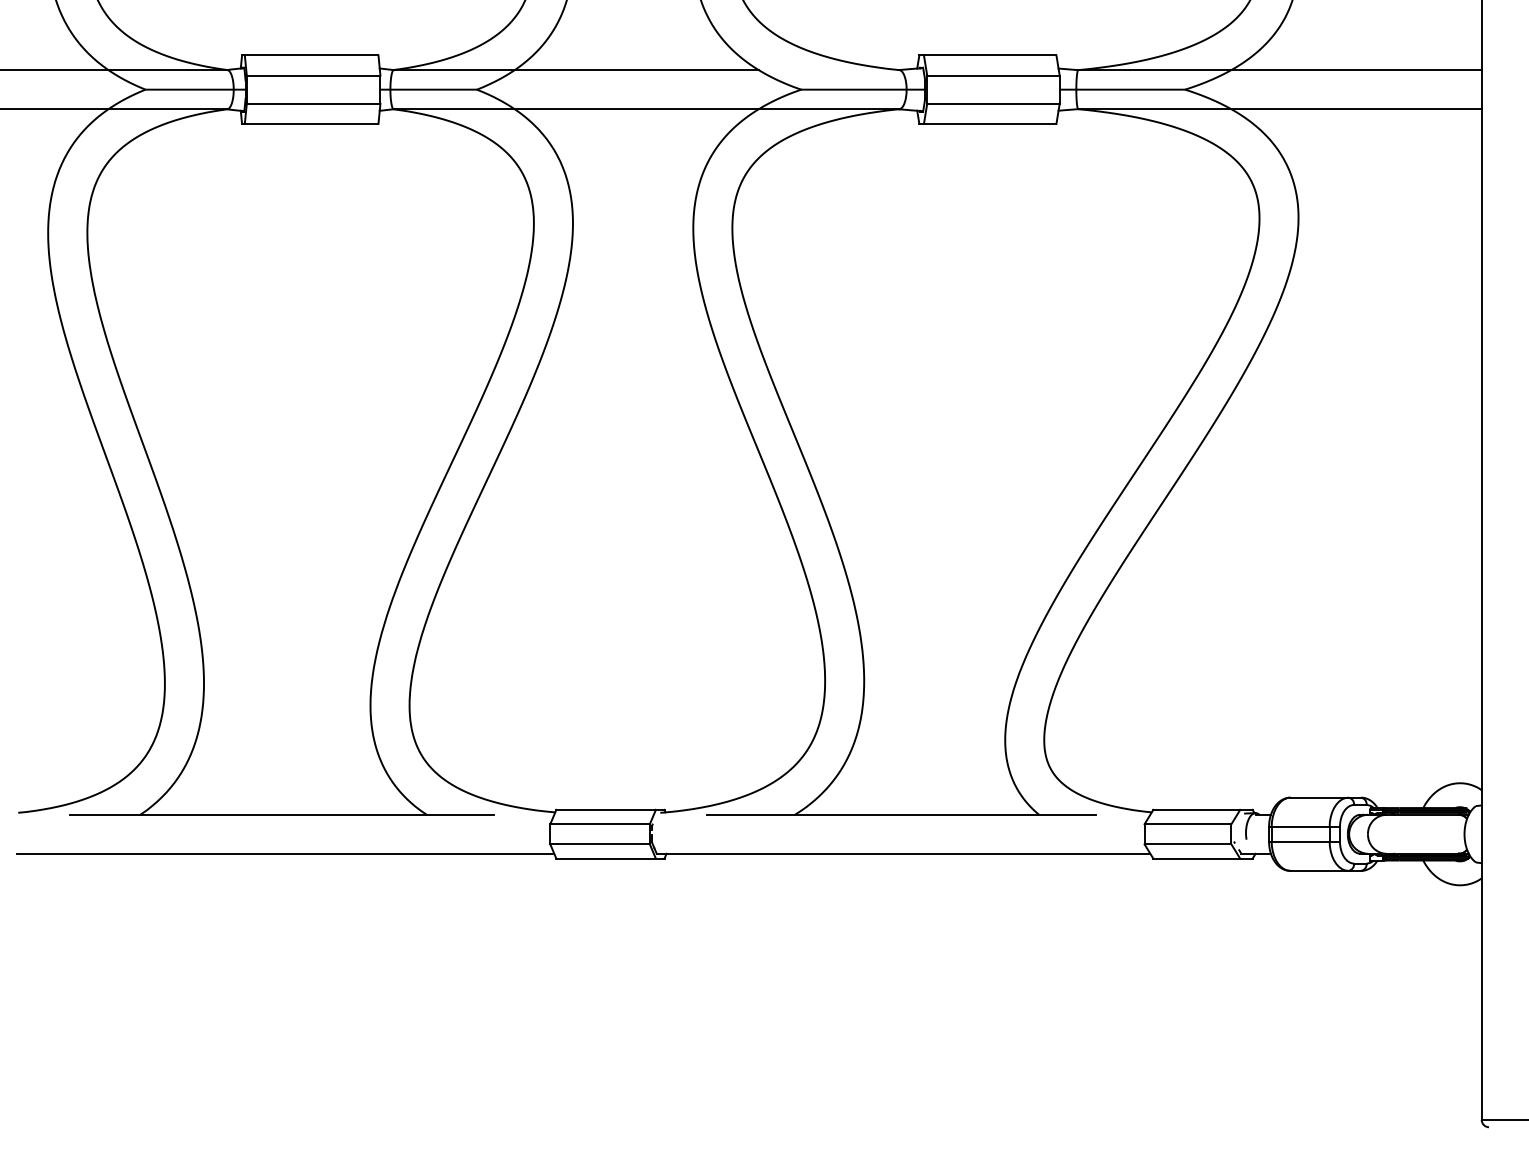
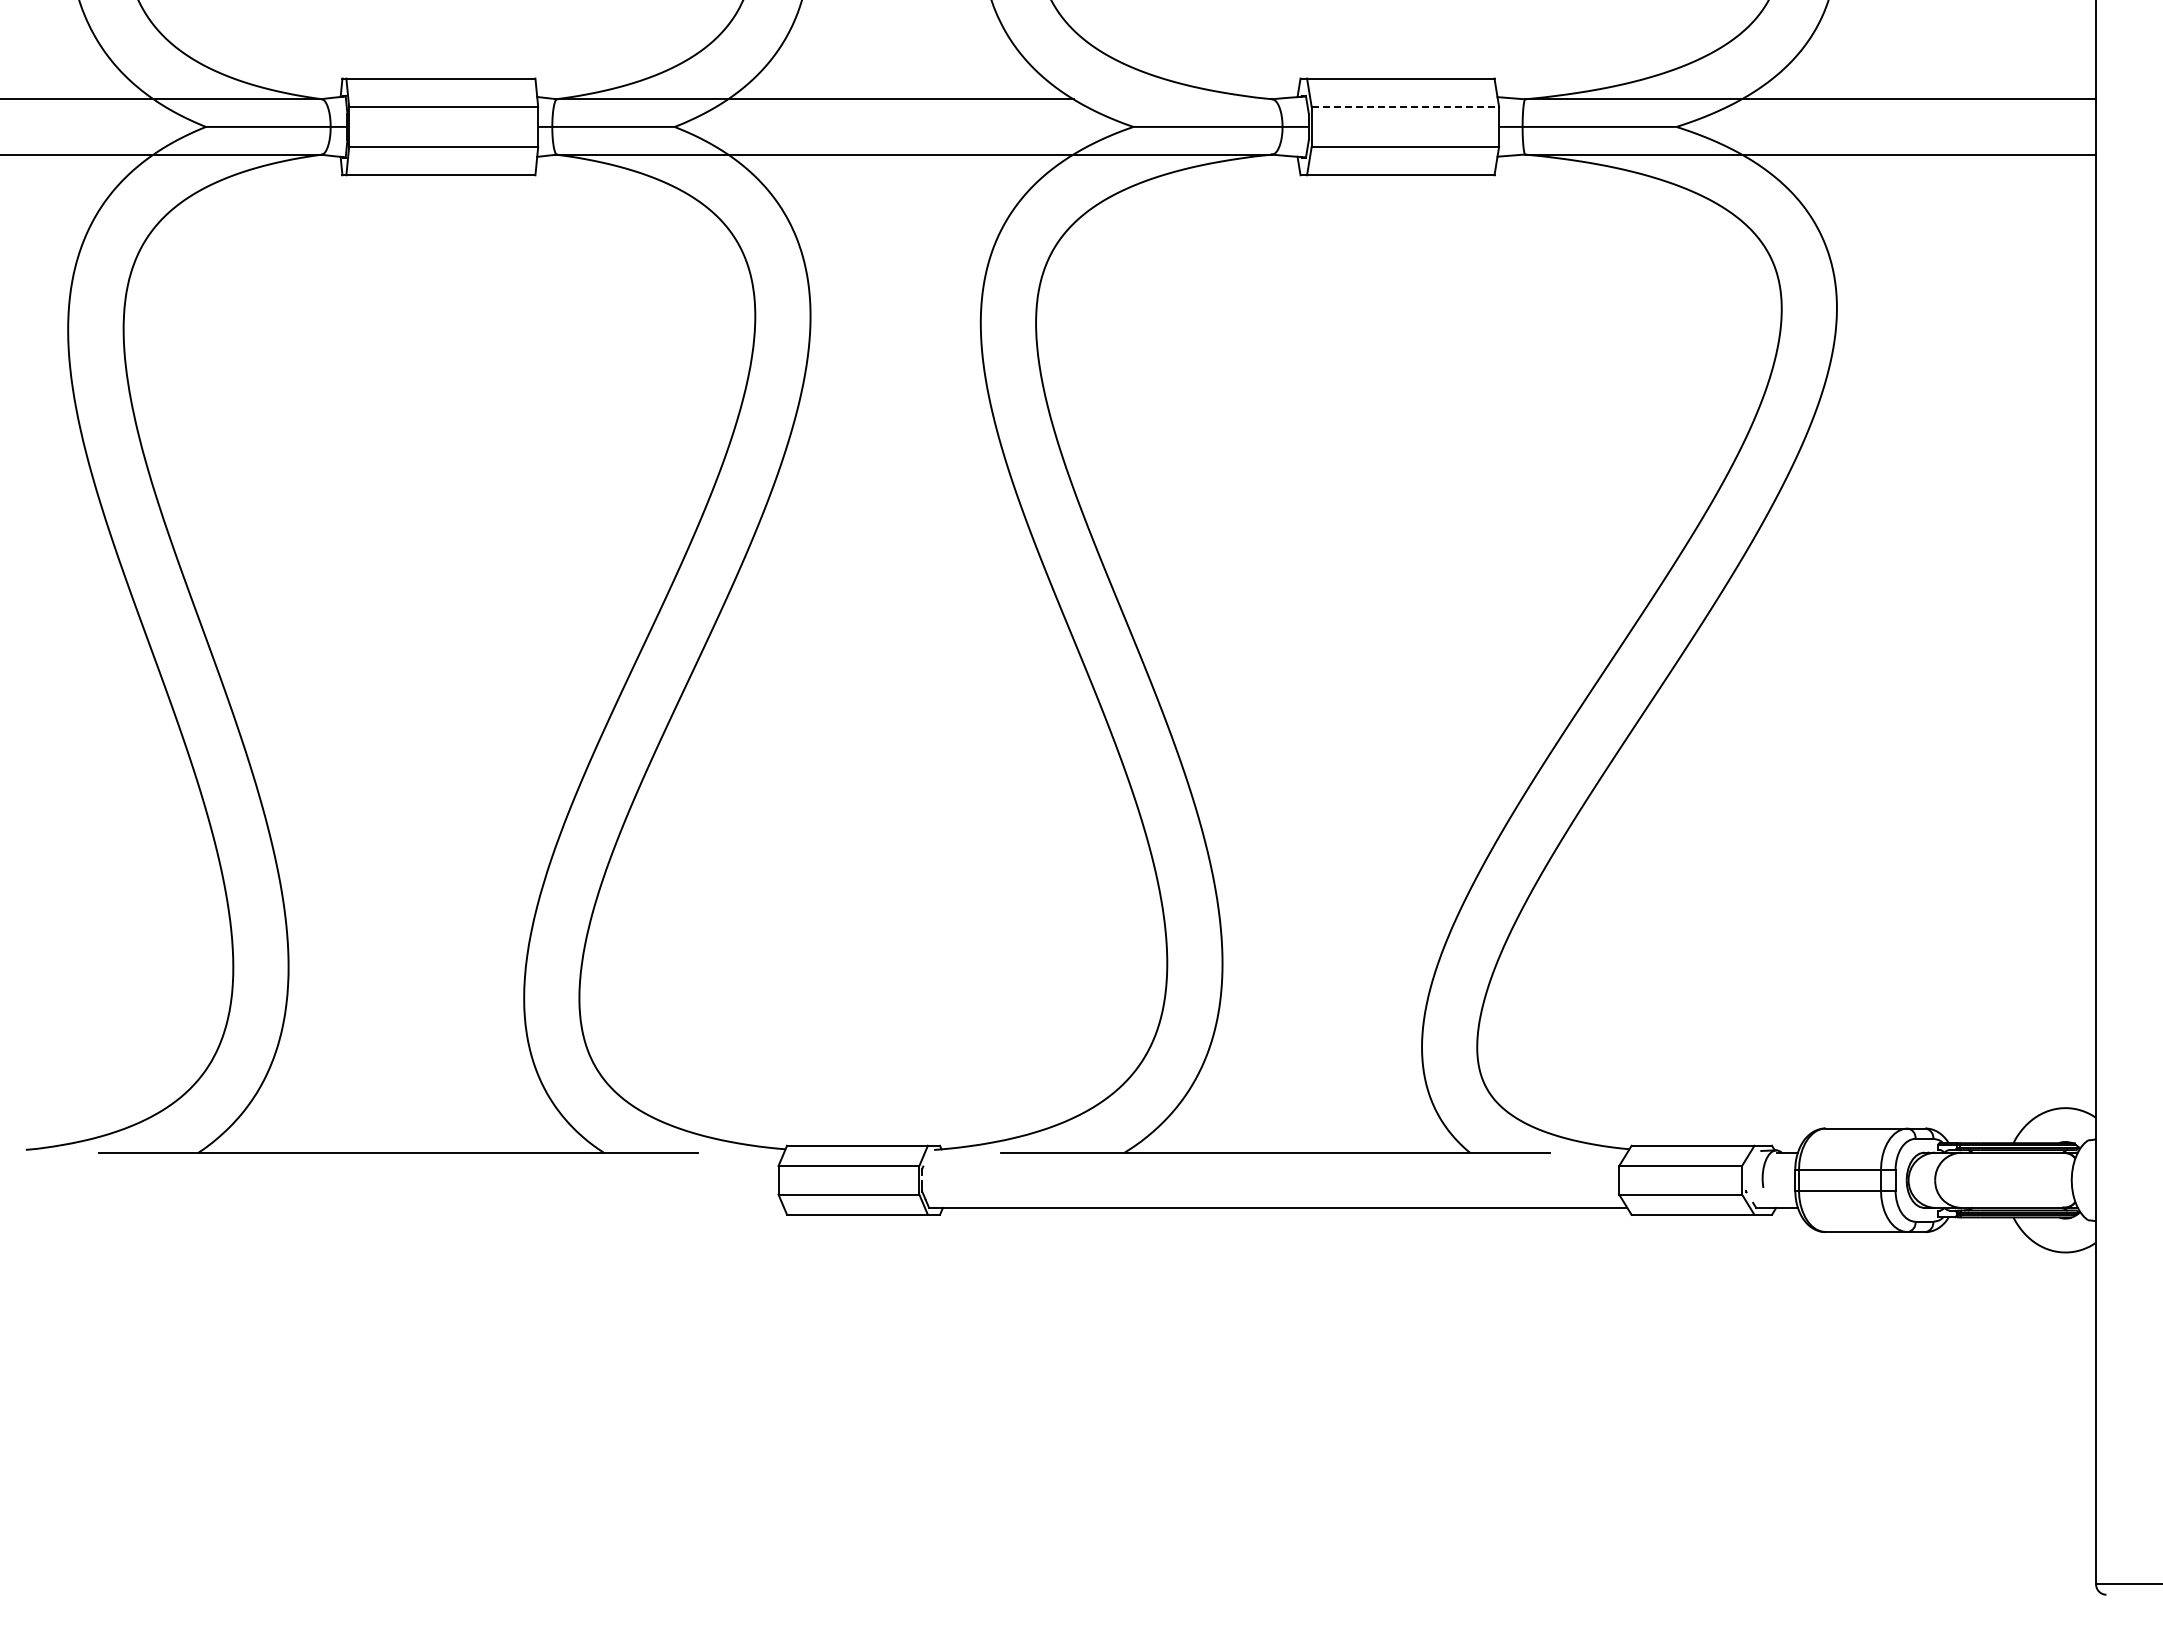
line: (993, 75) -> (1405, 106), solid -> dashed
line: (285, 853) -> (403, 1207), removed

